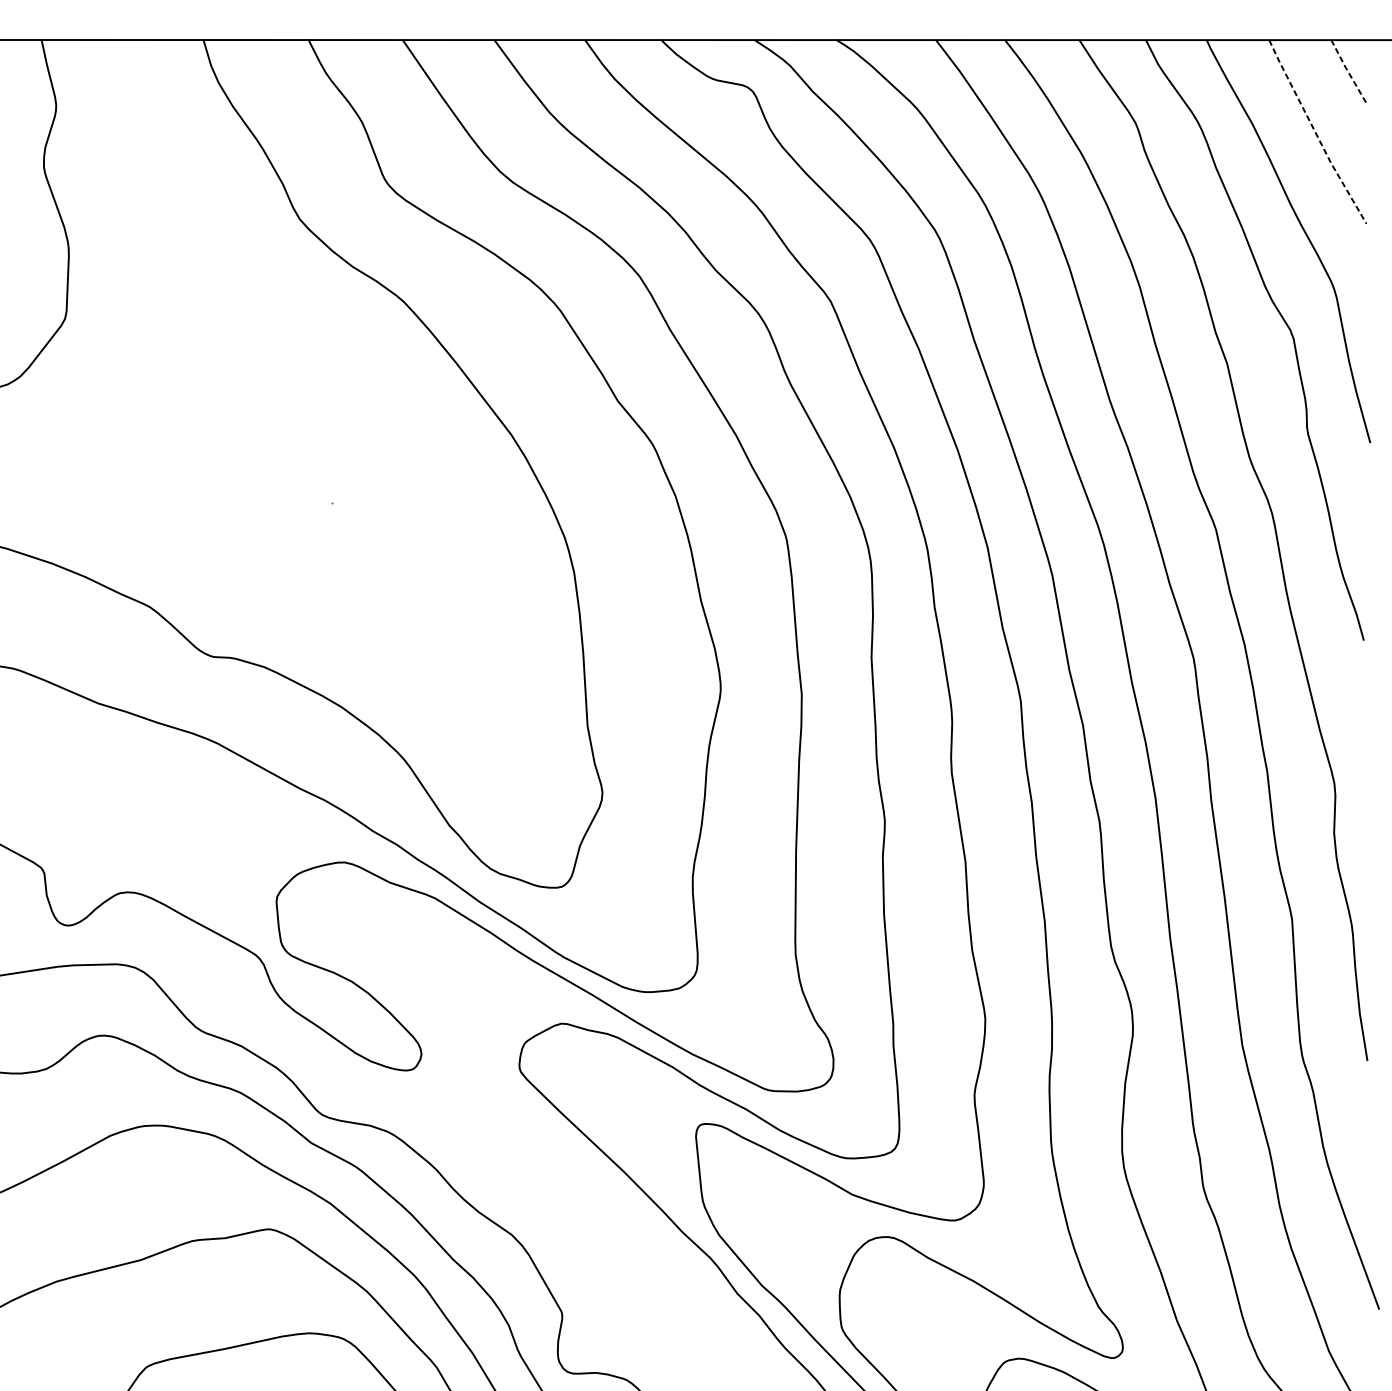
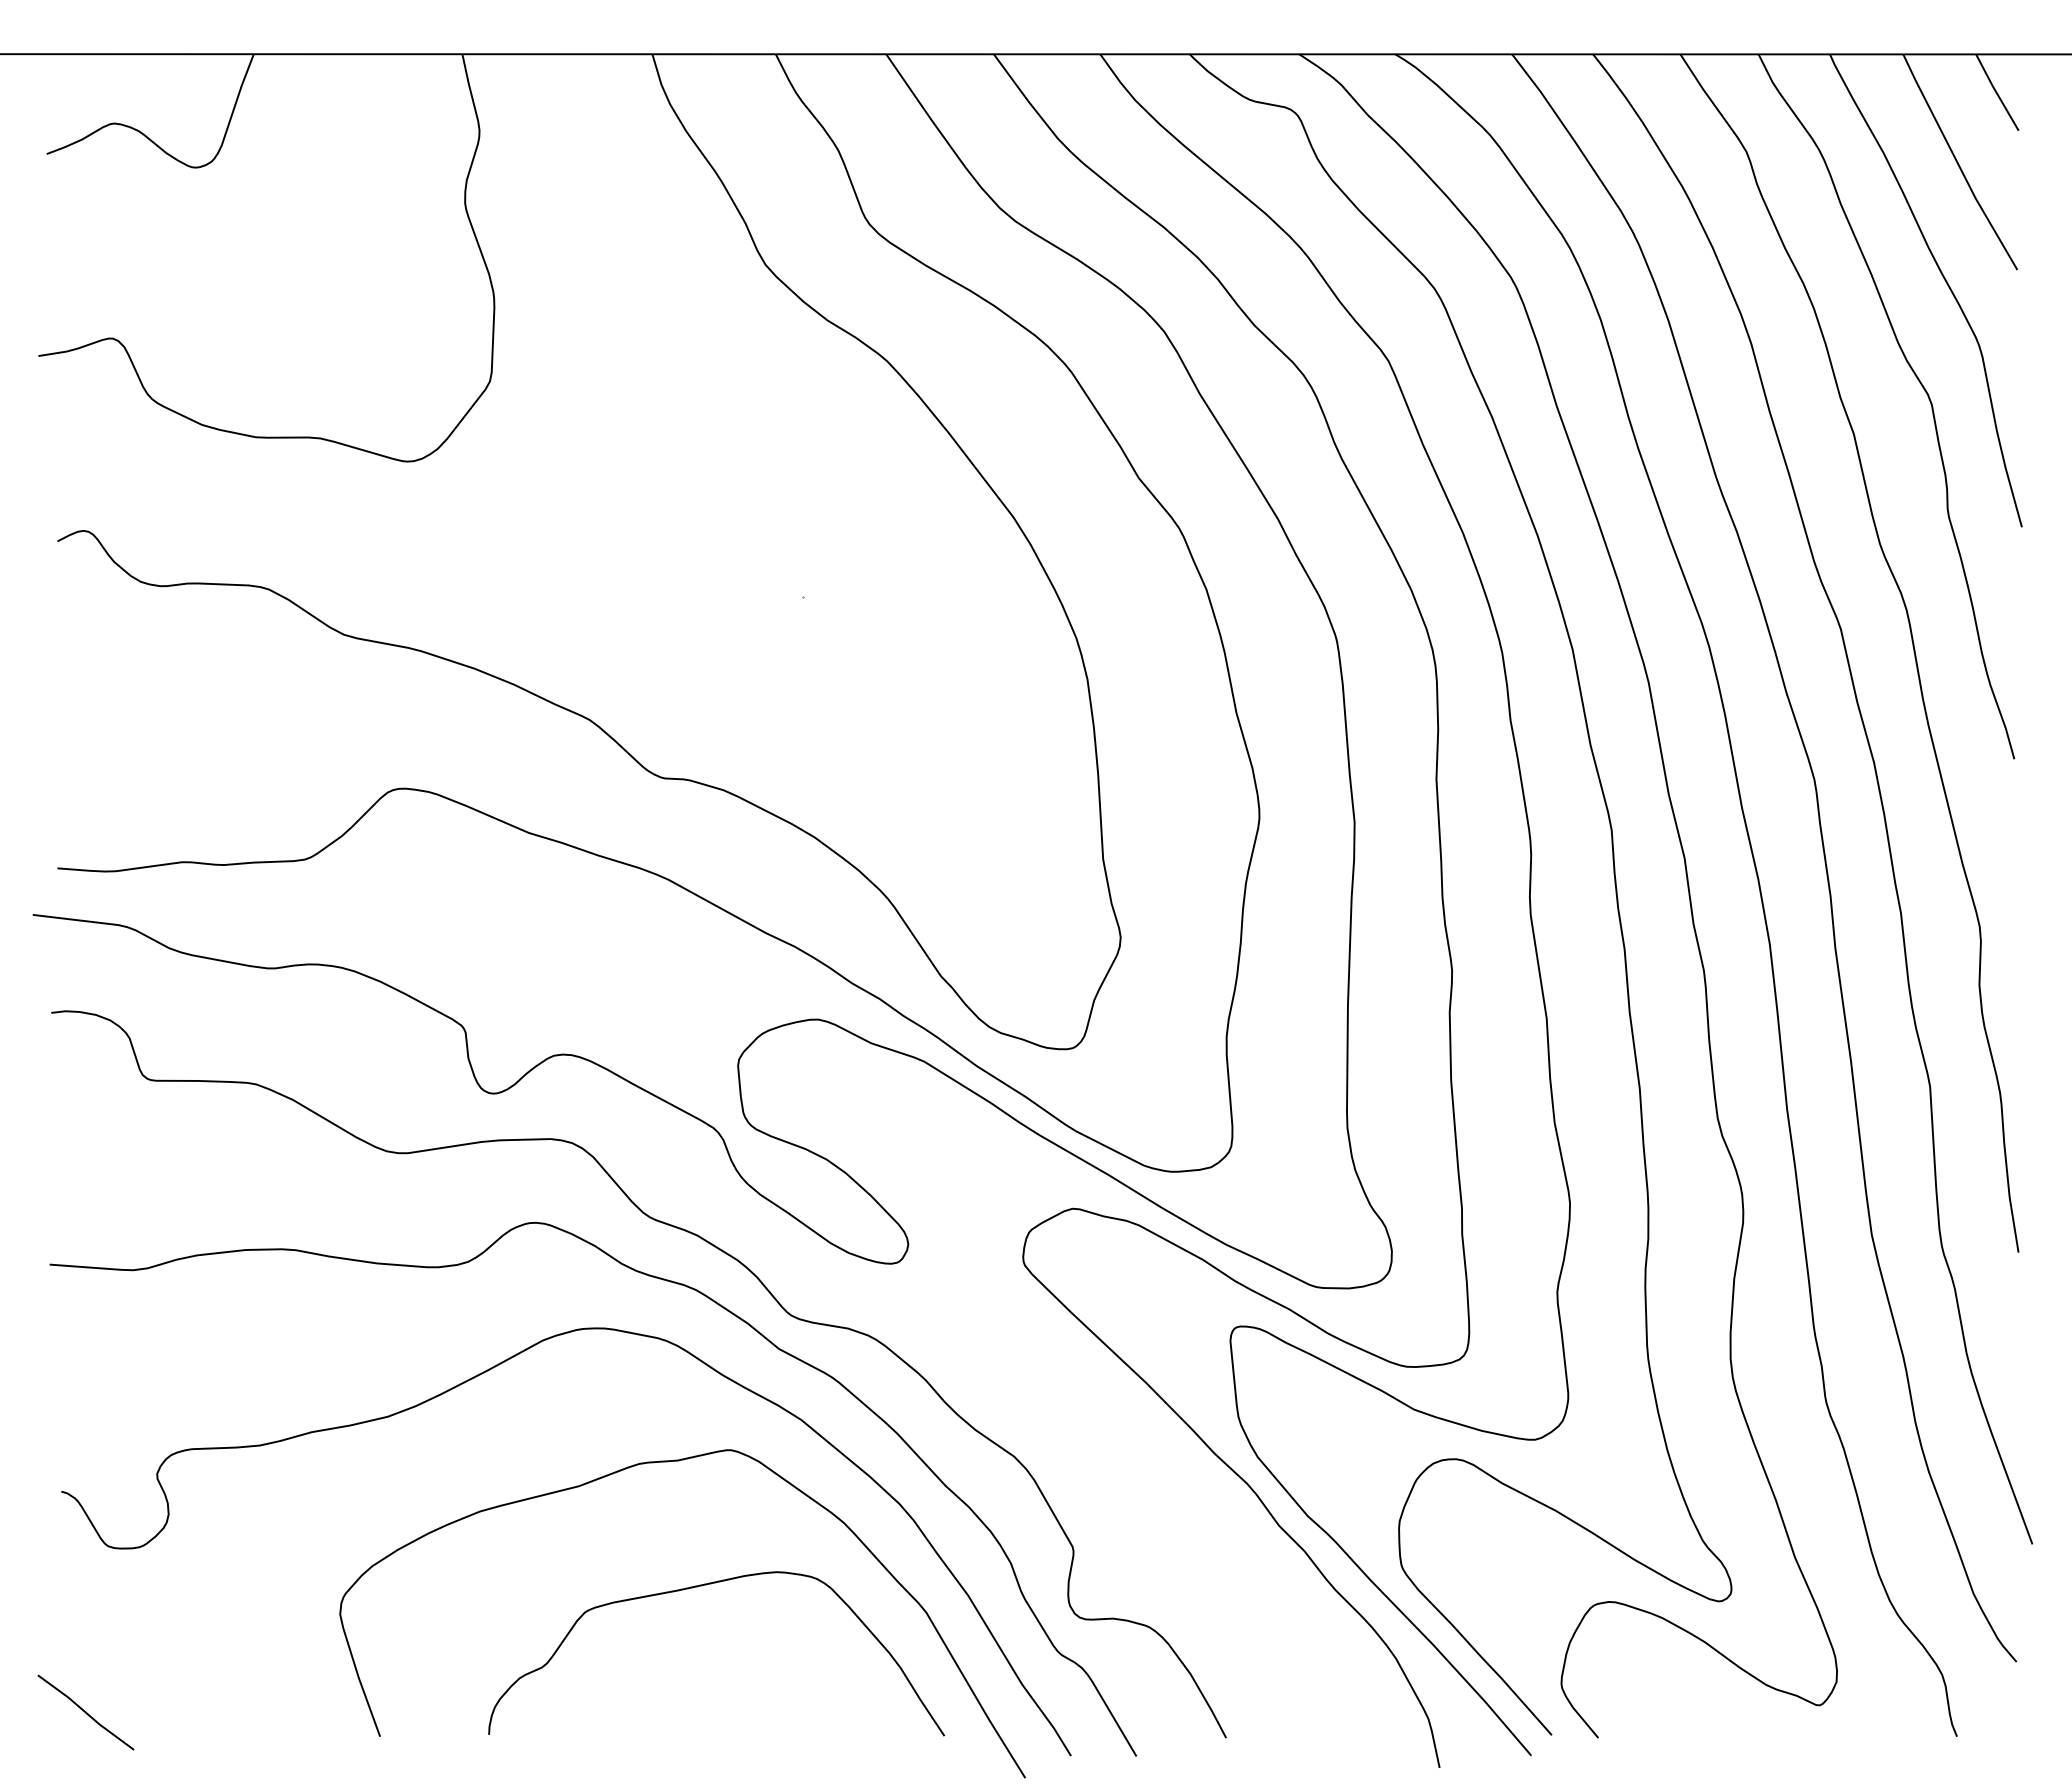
line: (1348, 72) -> (1996, 92), dashed -> solid
line: (1315, 133) -> (1957, 163), dashed -> solid

